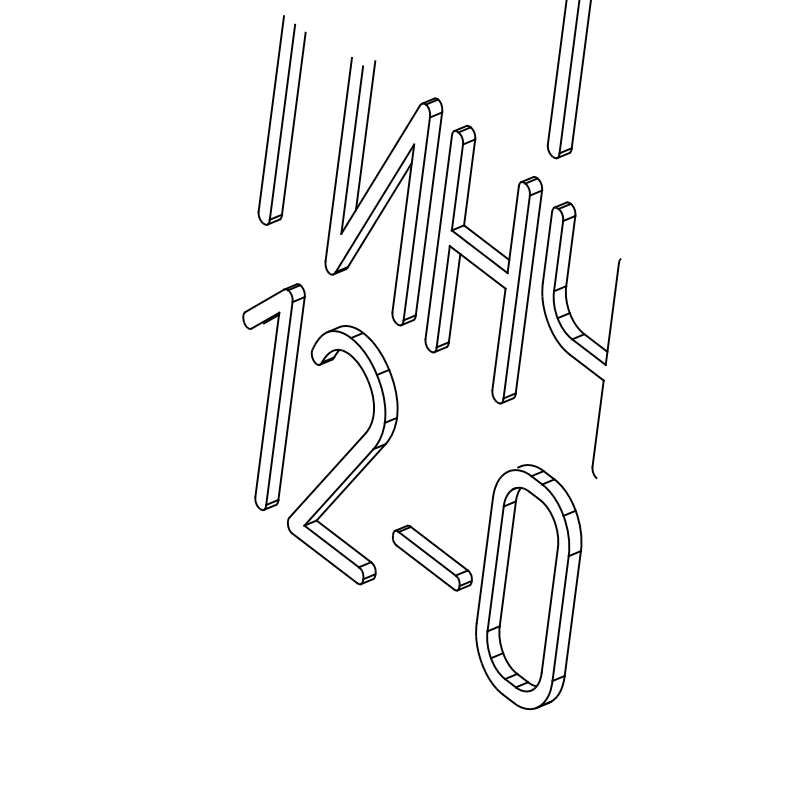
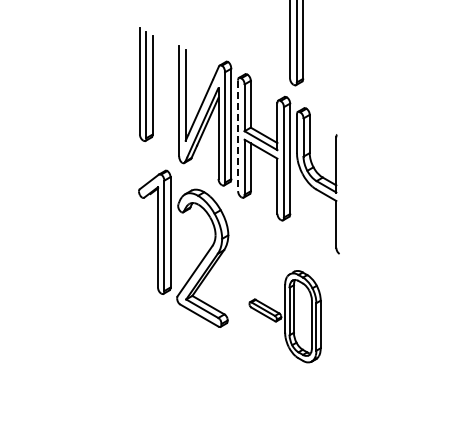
line: (364, 135) -> (191, 86), removed
line: (439, 238) -> (238, 136), solid -> dashed
part: (480, 580) -> (284, 316), size x0.7

